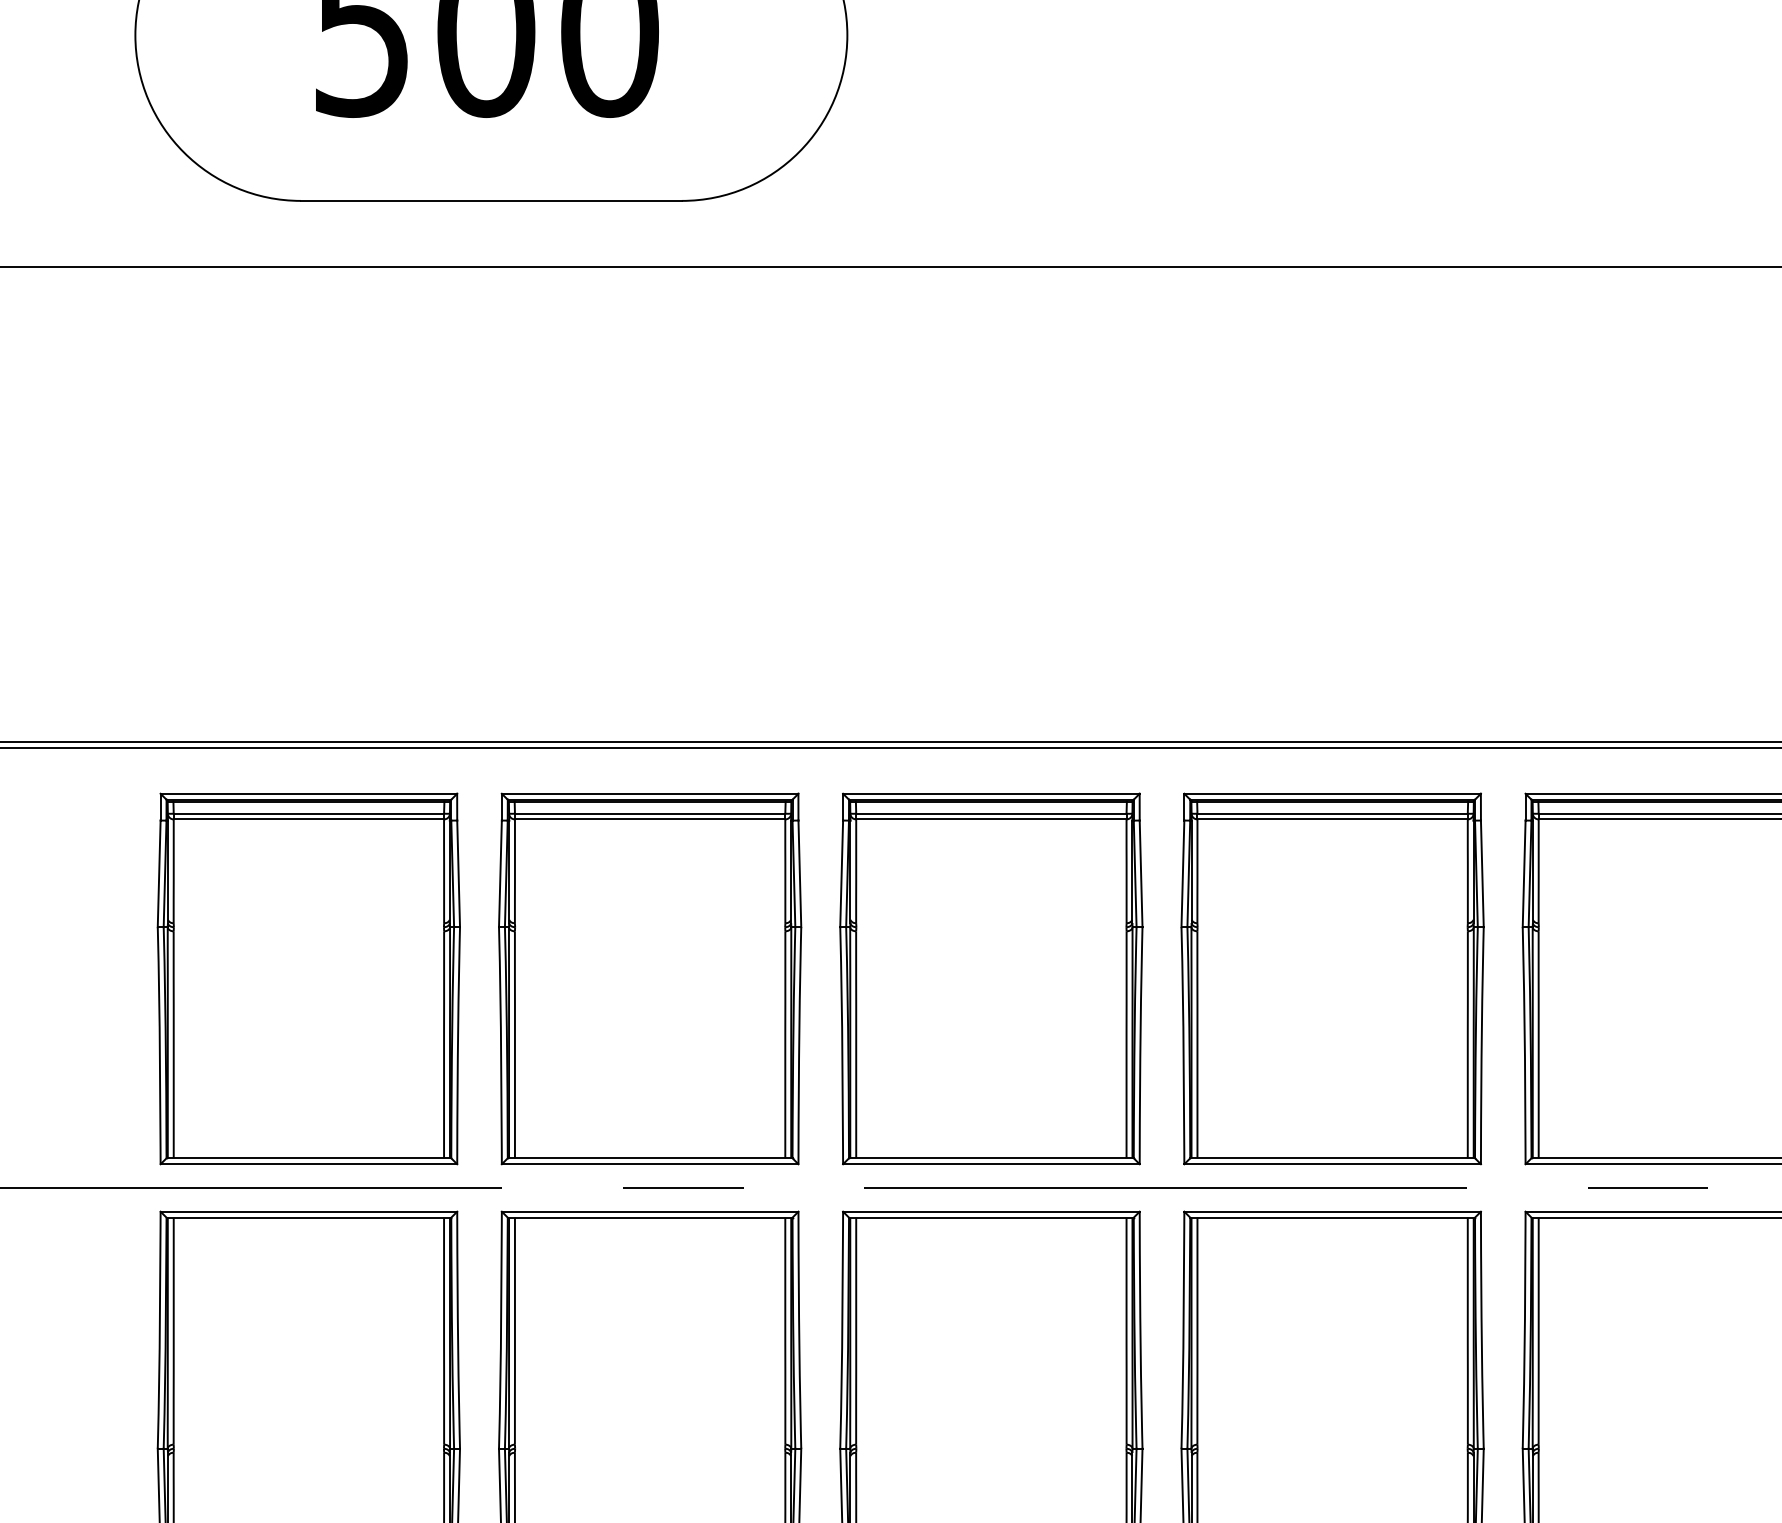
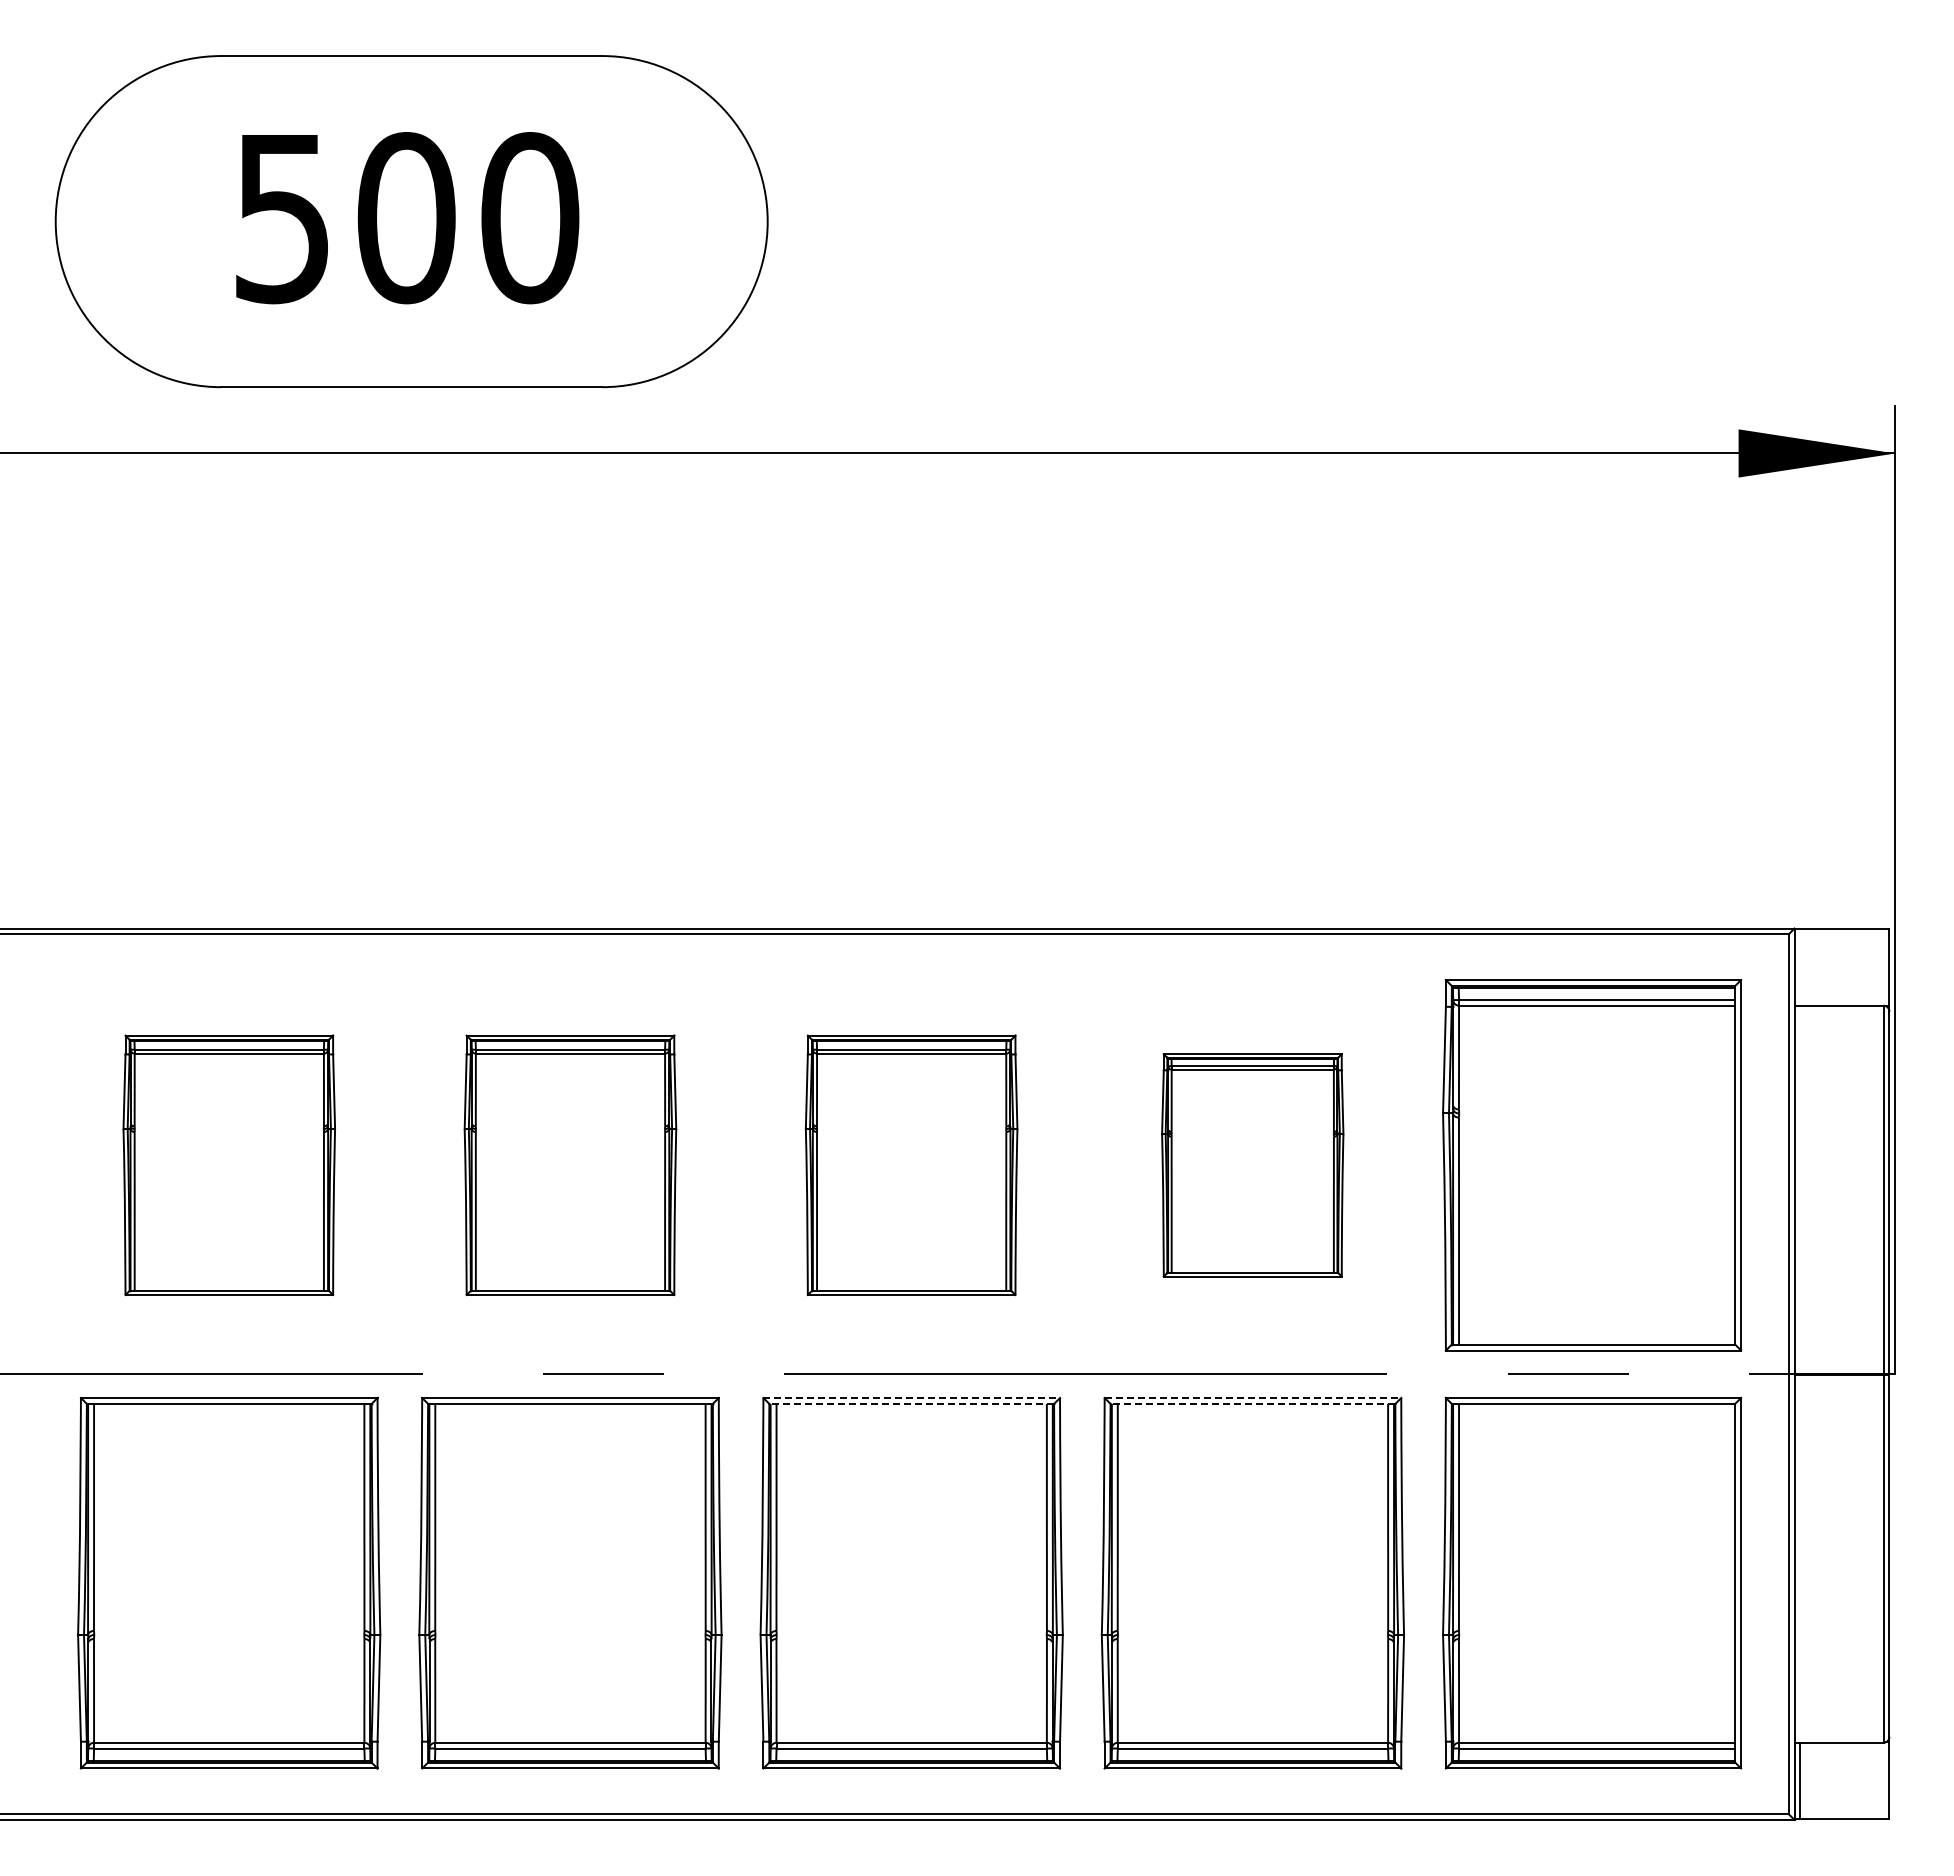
part: (309, 979) -> (229, 1165), size x0.7
part: (650, 979) -> (570, 1165), size x0.7
part: (991, 979) -> (911, 1165), size x0.7
part: (1332, 979) -> (1252, 1165), size x0.6
line: (992, 1211) -> (912, 1397), solid -> dashed
line: (1333, 1211) -> (1253, 1397), solid -> dashed
line: (991, 1217) -> (911, 1403), solid -> dashed
line: (1332, 1217) -> (1252, 1403), solid -> dashed

